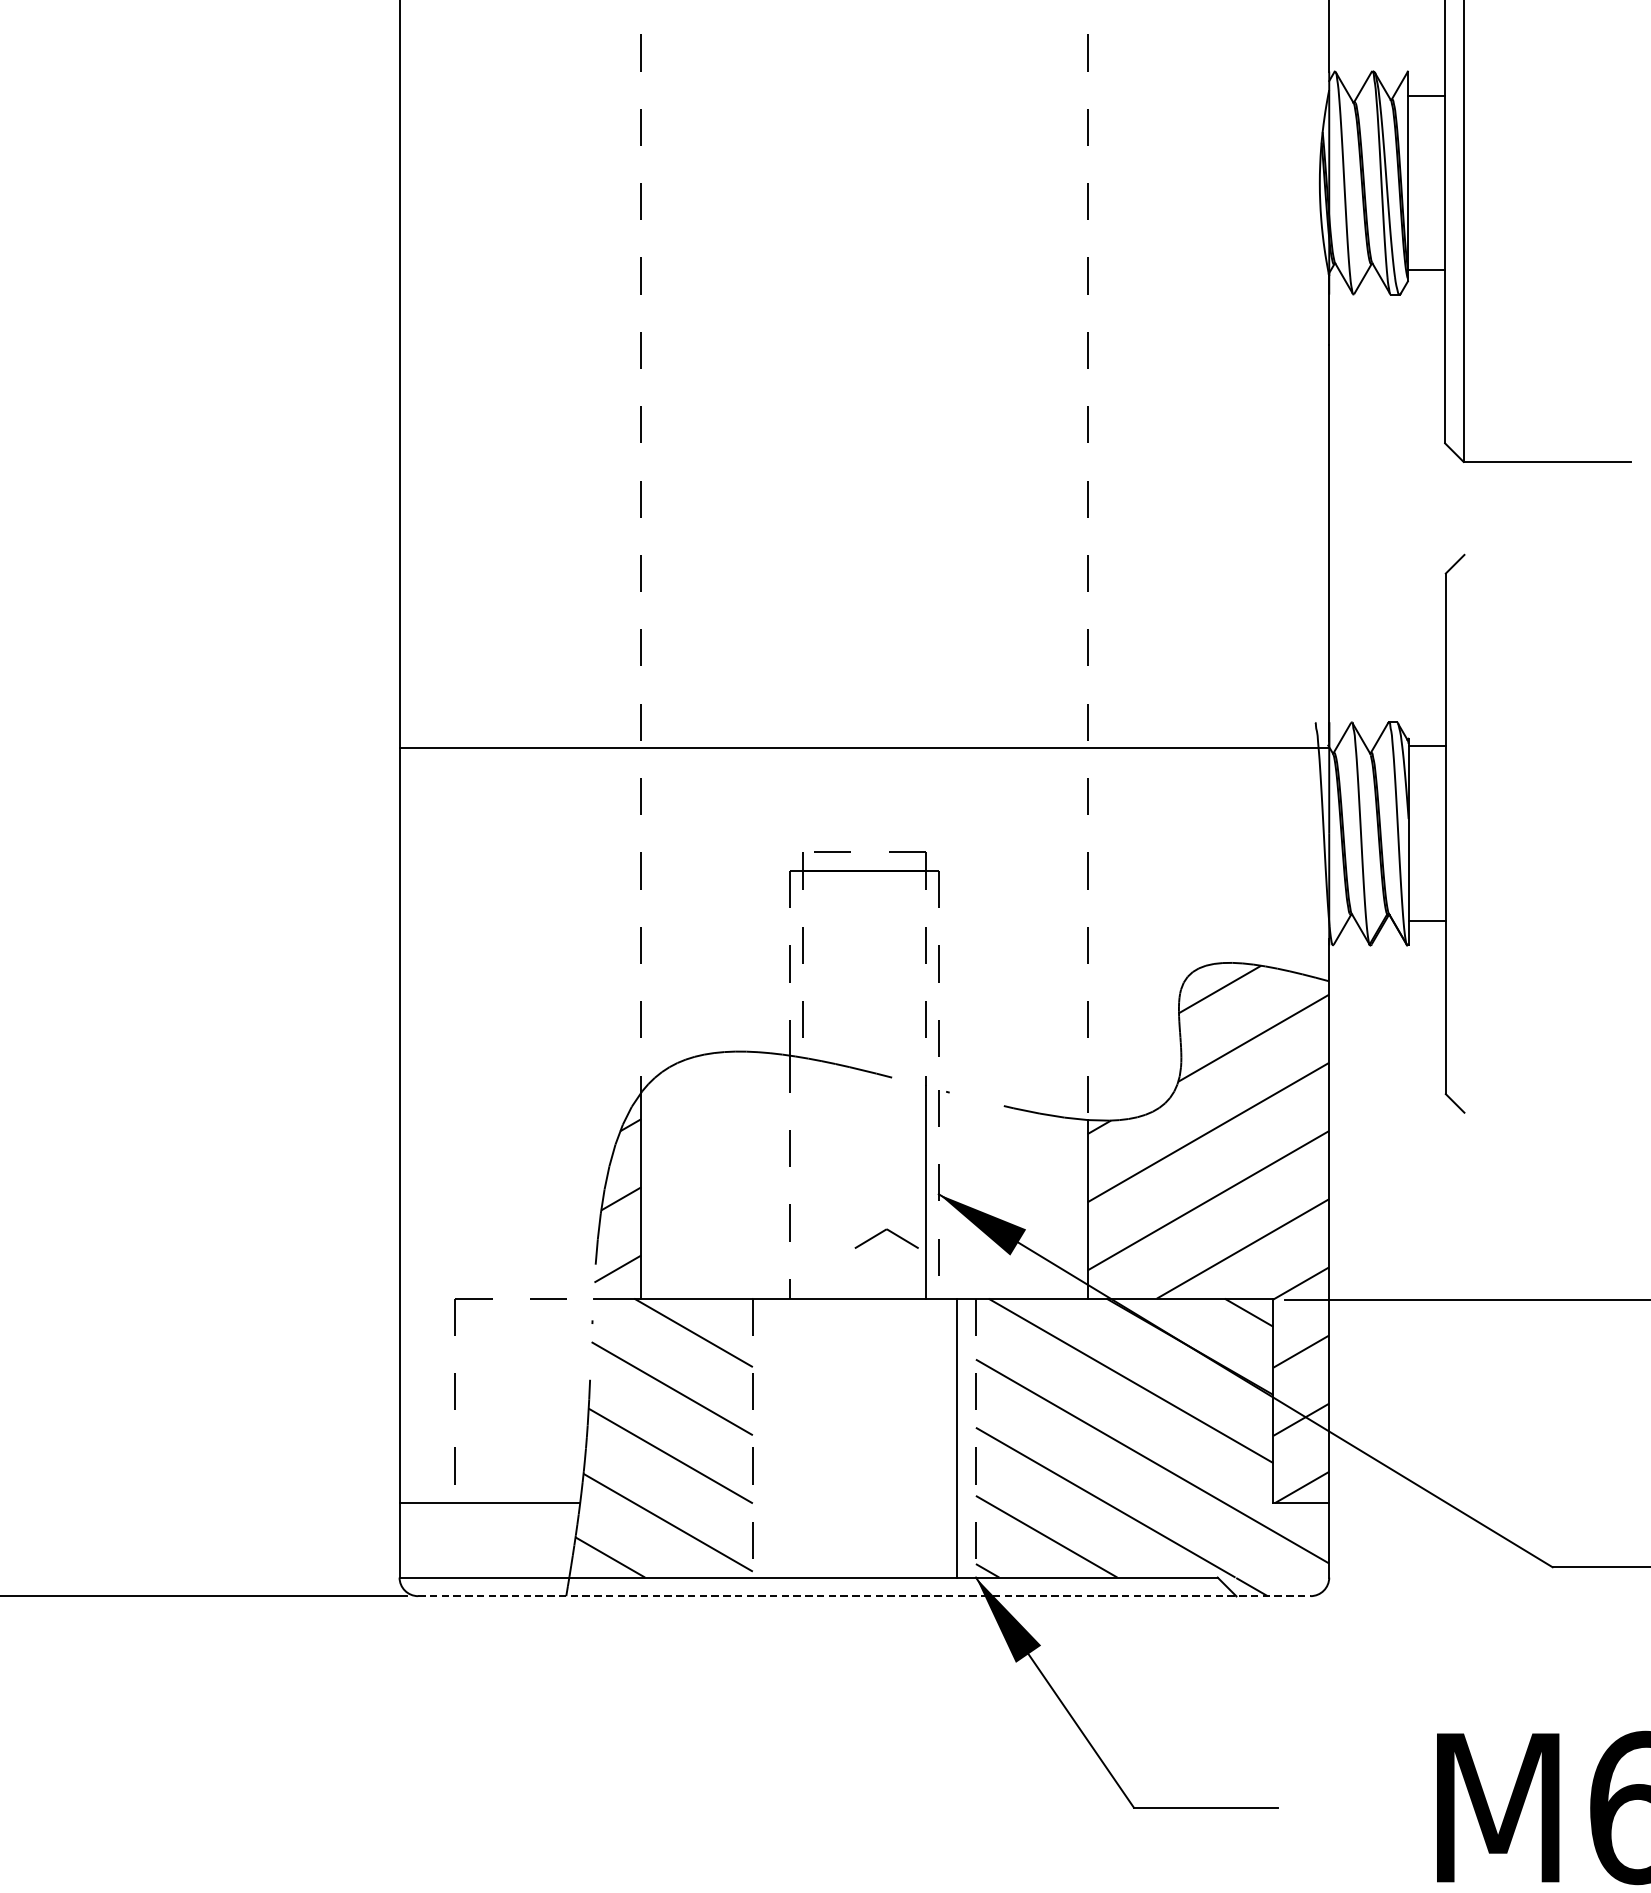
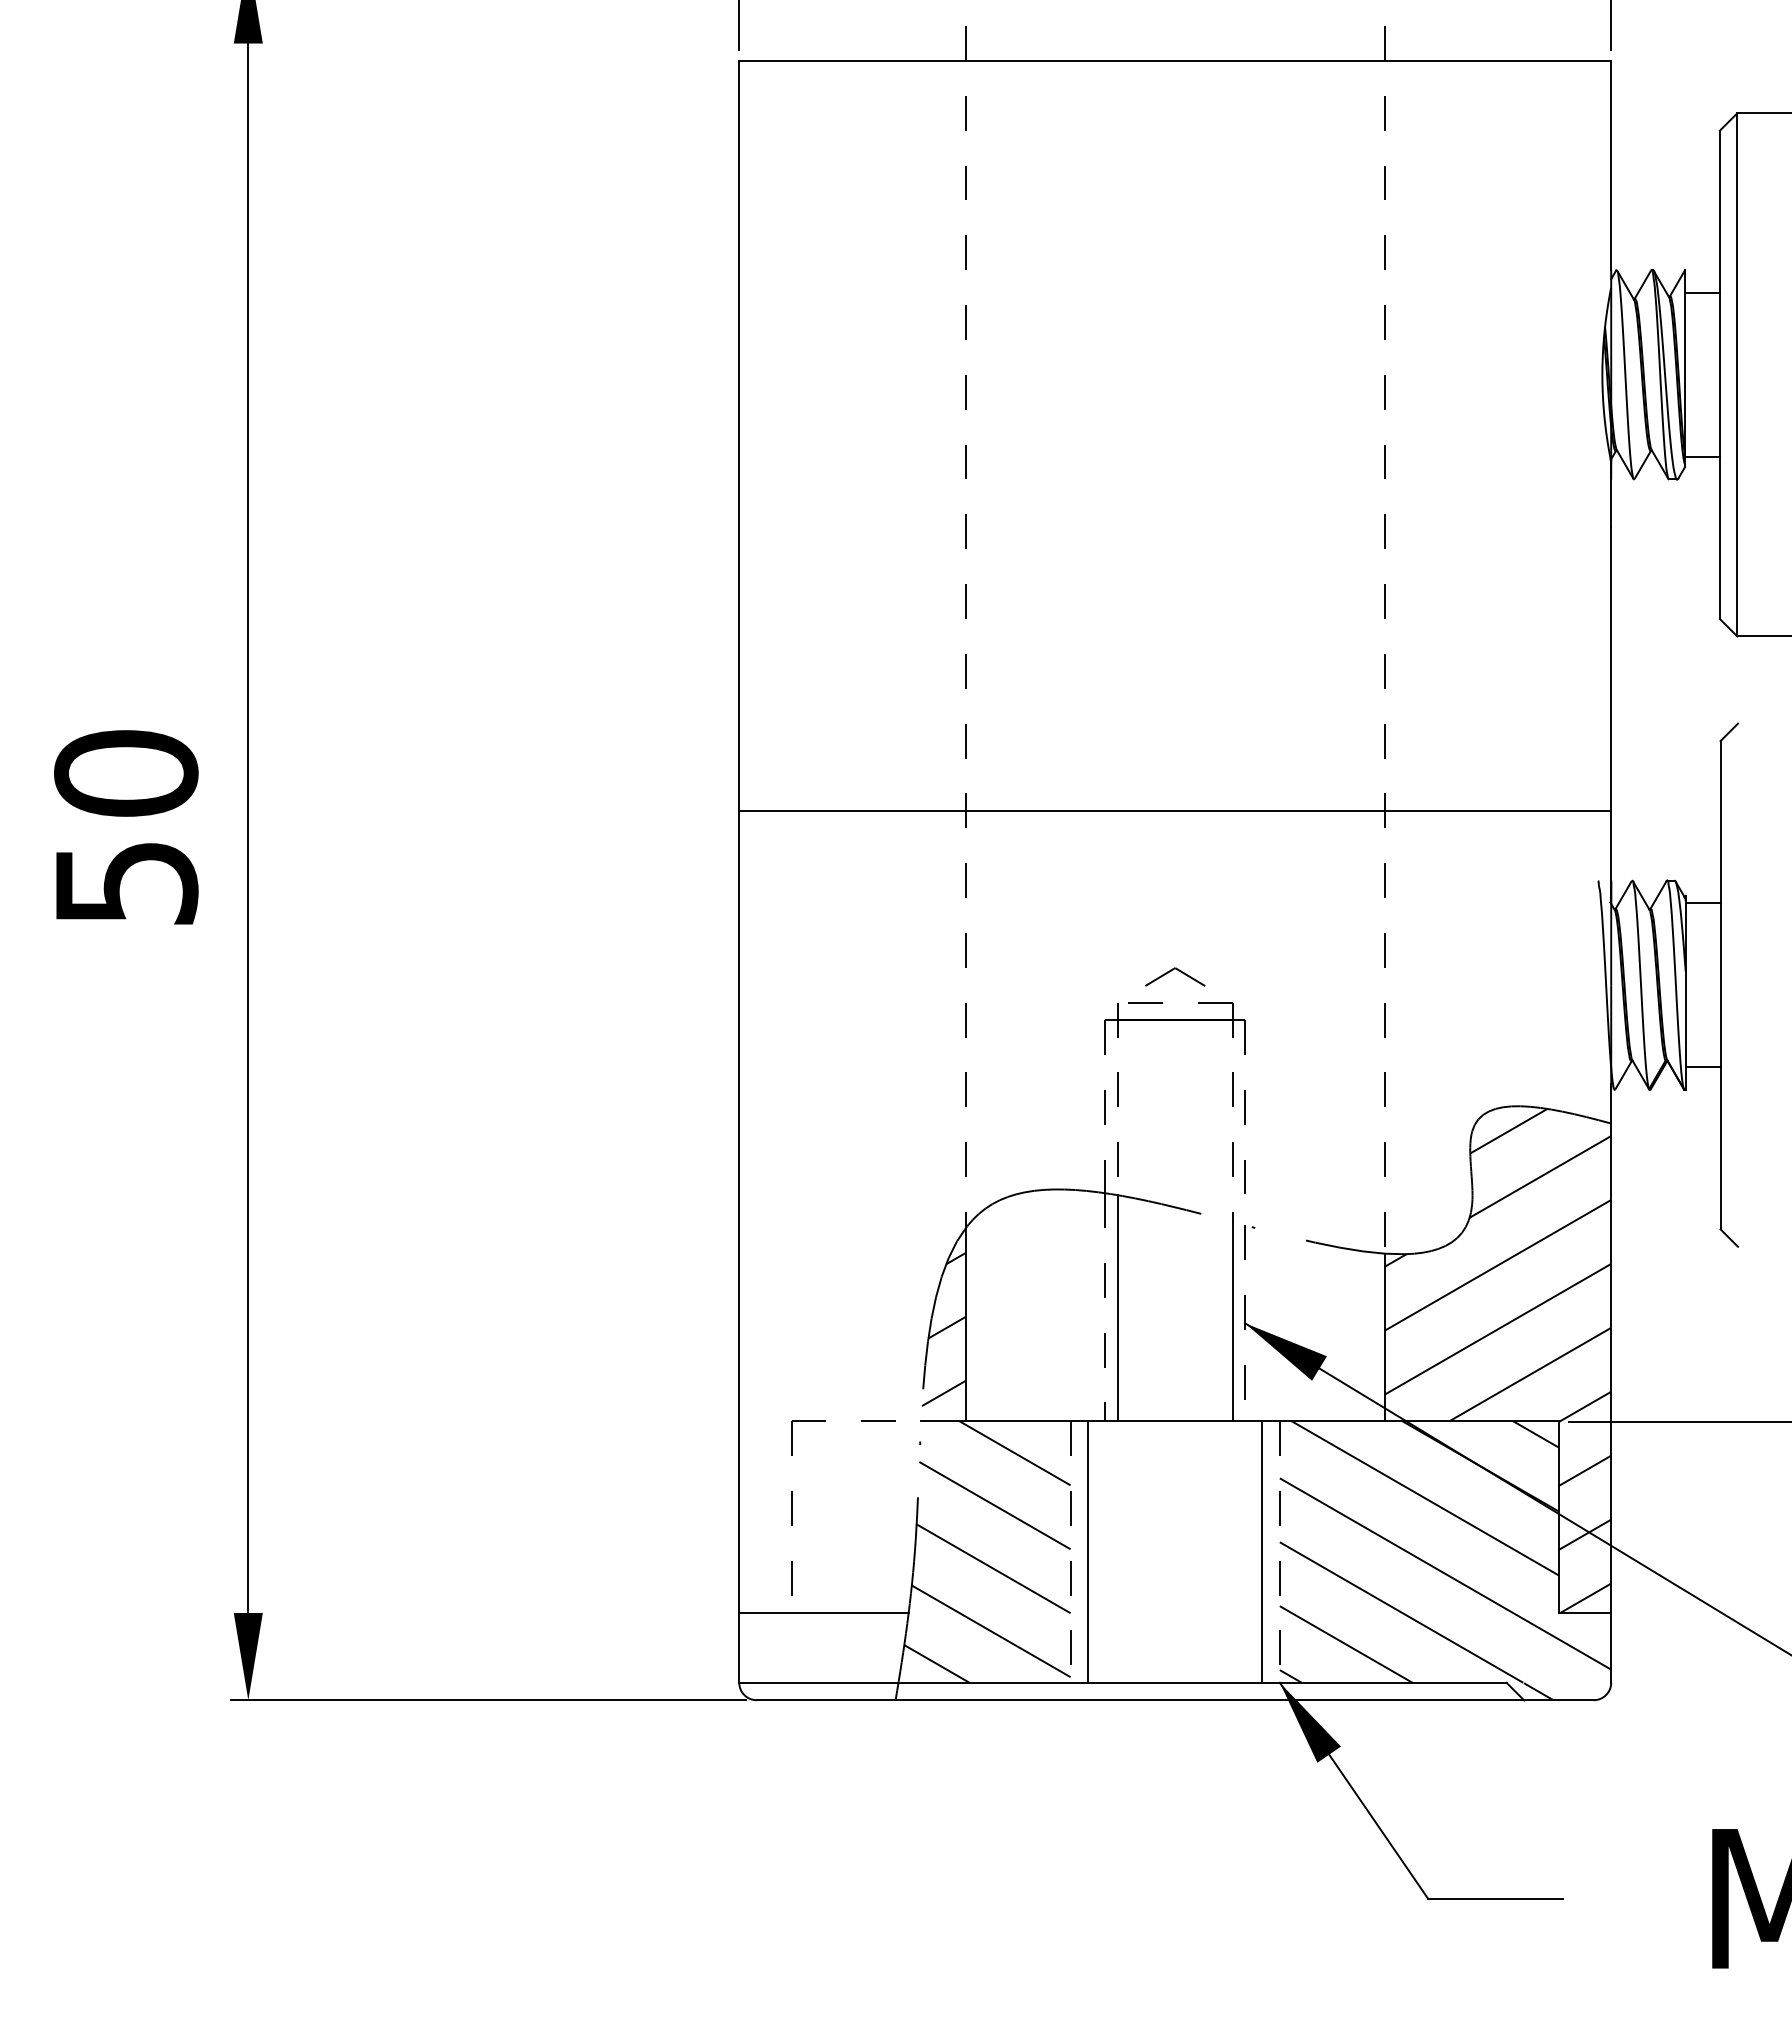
line: (864, 747) -> (1175, 810), moved
line: (802, 1178) -> (1117, 1308), added
part: (887, 1238) -> (1175, 976), moved
line: (771, 1437) -> (1088, 1551), added
line: (864, 1596) -> (1175, 1700), dashed -> solid

